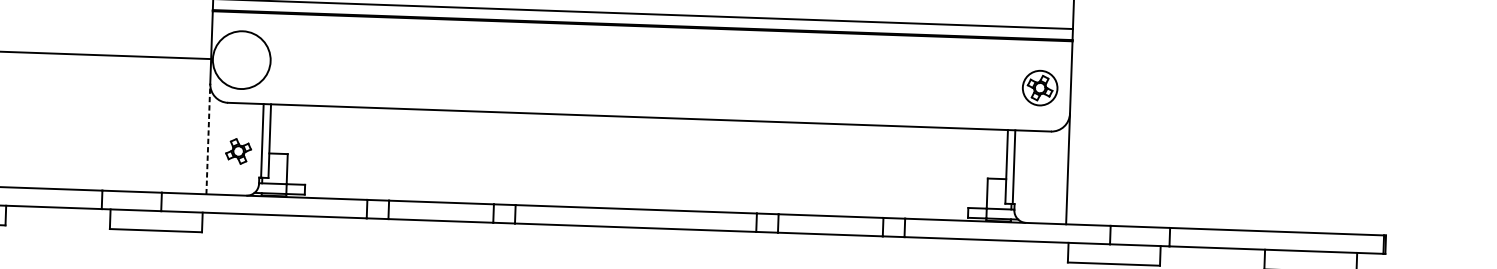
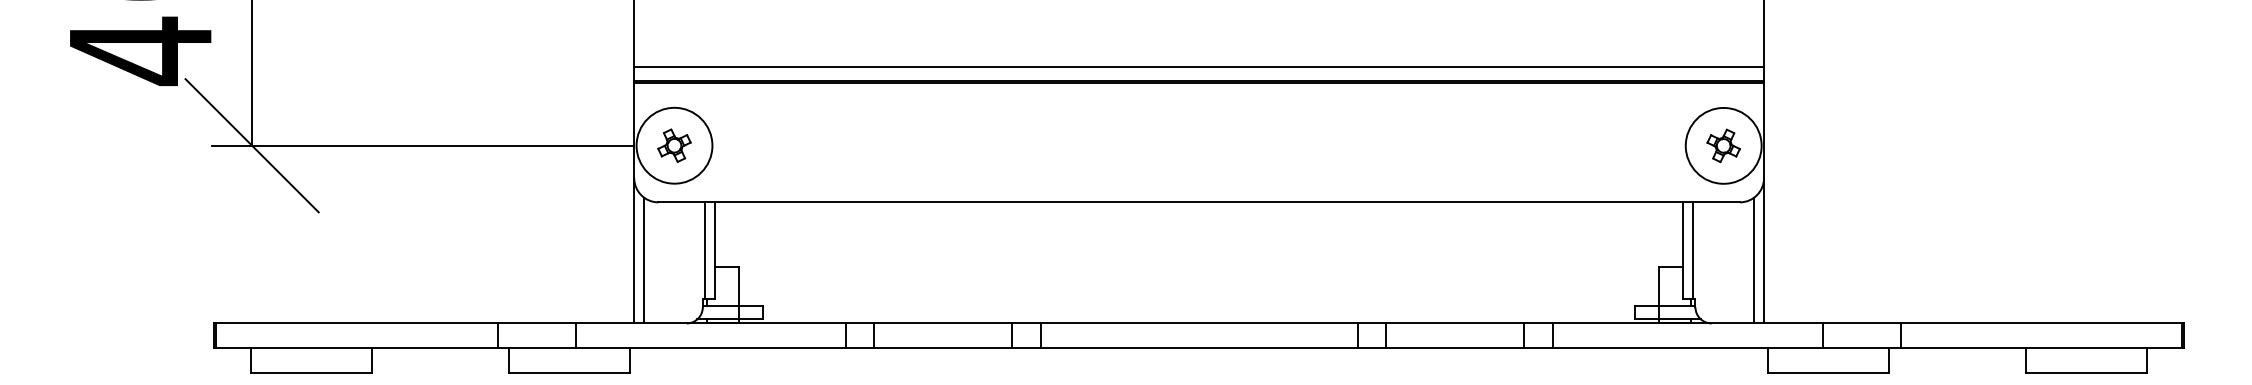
circle: (1040, 87) -> (1723, 145), size x1.67
line: (208, 138) -> (634, 250), dashed -> solid
line: (215, 146) -> (643, 260), added
part: (238, 151) -> (674, 145), moved
line: (1060, 176) -> (1754, 260), added

